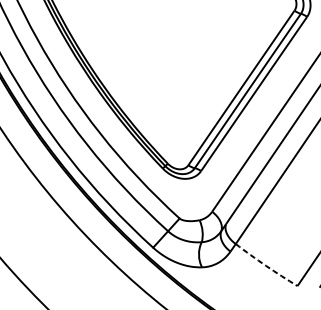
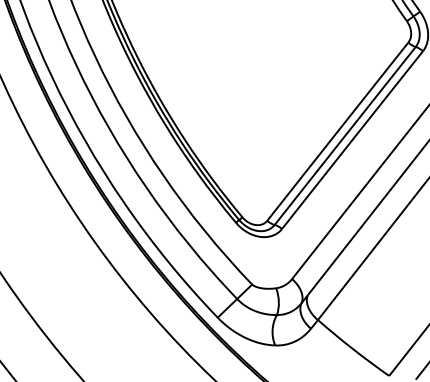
arc: (265, 265) -> (352, 348), dashed -> solid

